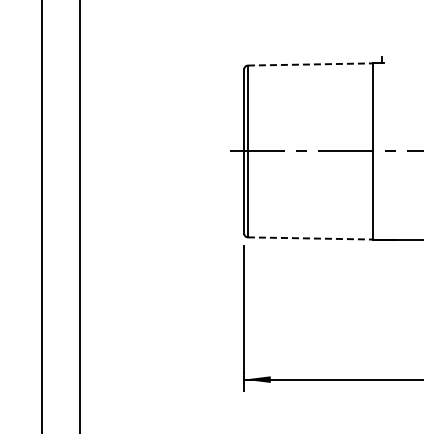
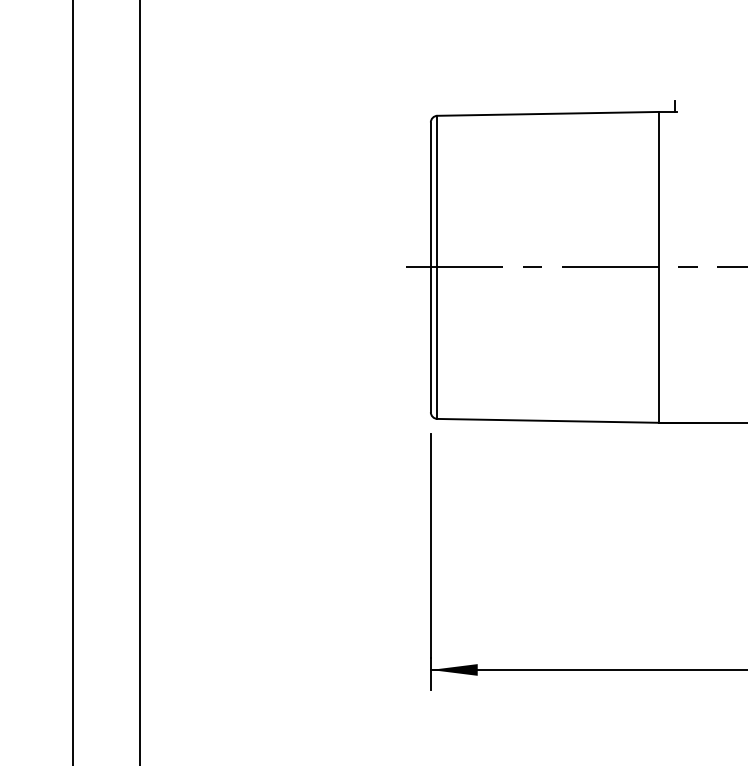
line: (310, 64) -> (547, 113), dashed -> solid
line: (310, 238) -> (547, 420), dashed -> solid

